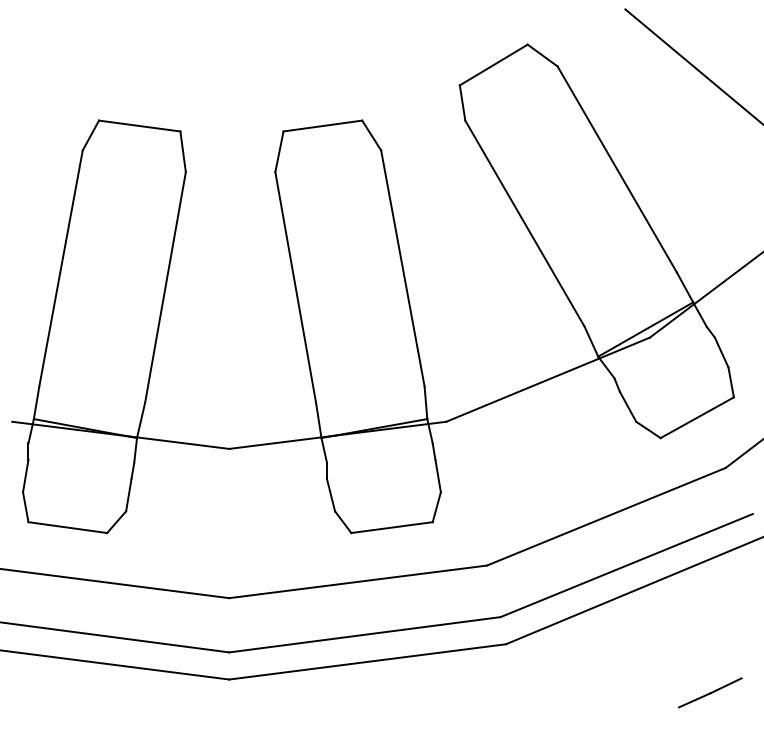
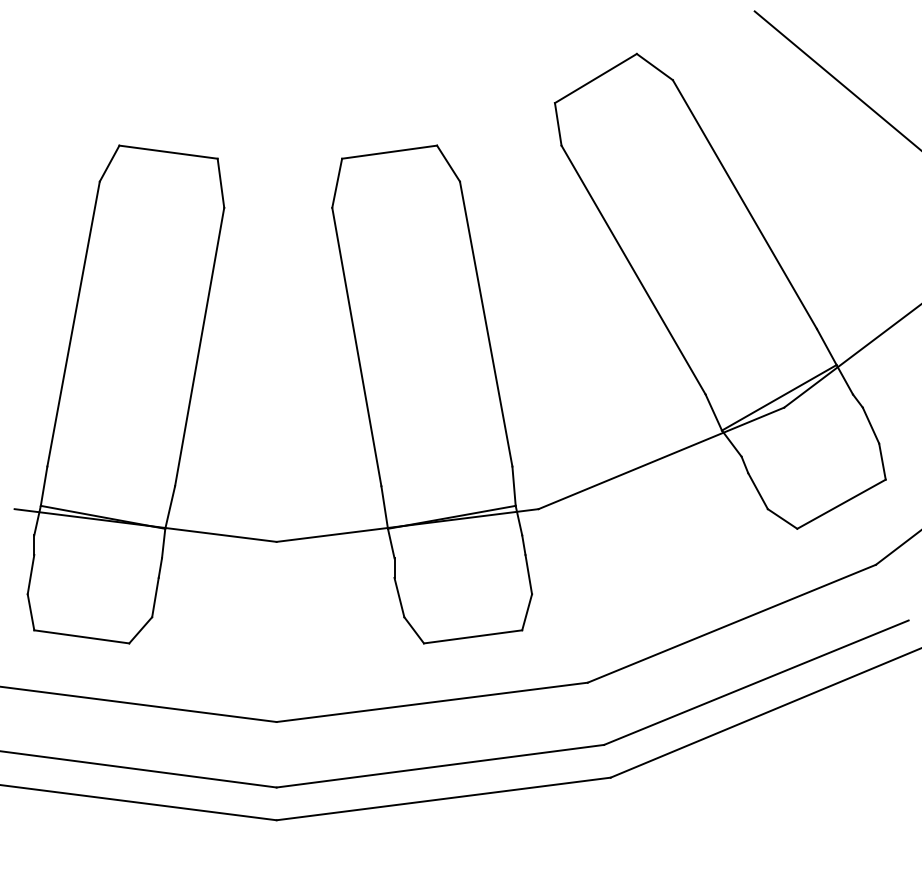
line: (710, 692) -> (857, 835), removed

